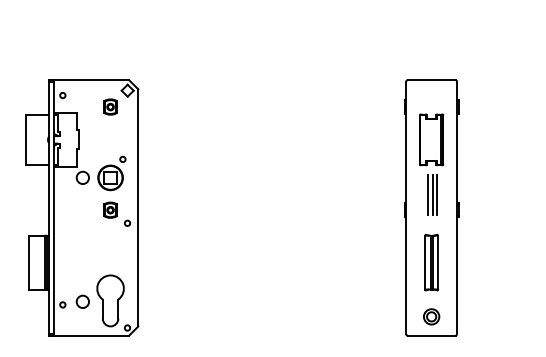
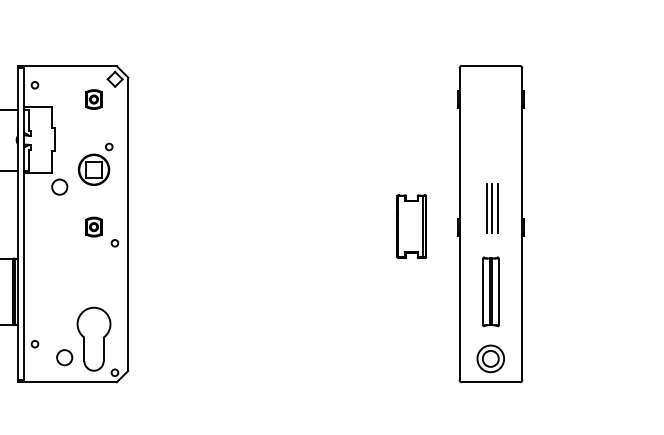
part: (431, 139) -> (411, 226), moved
part: (111, 173) -> (95, 164), moved
circle: (82, 301) -> (64, 357), moved
part: (431, 316) -> (490, 358), size x1.4

